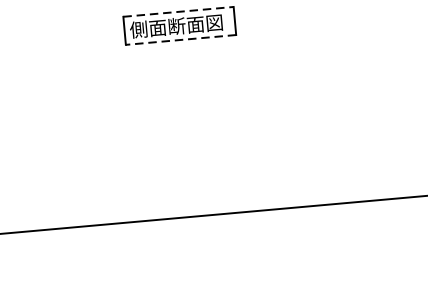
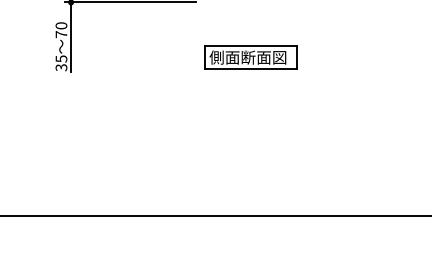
line: (178, 11) -> (250, 45), dashed -> solid
line: (180, 40) -> (250, 69), dashed -> solid

